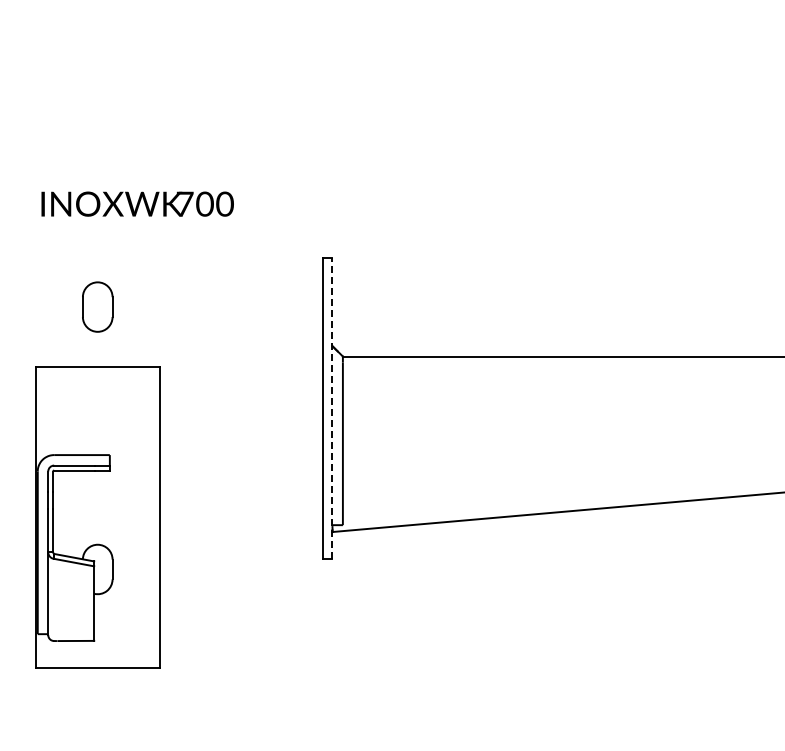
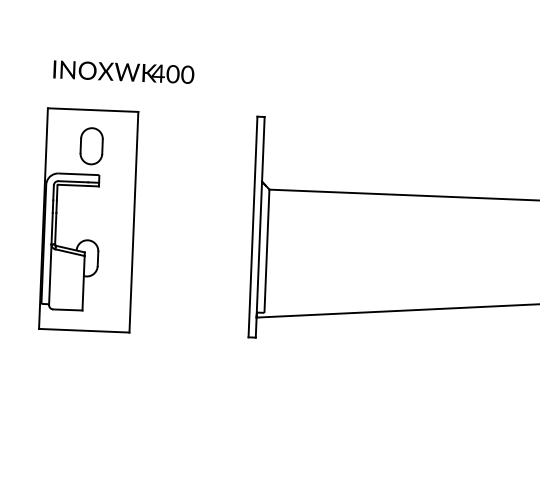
text: (184, 203) -> (158, 73), 700 -> 400
line: (332, 408) -> (260, 227), dashed -> solid
part: (97, 517) -> (88, 220), moved

